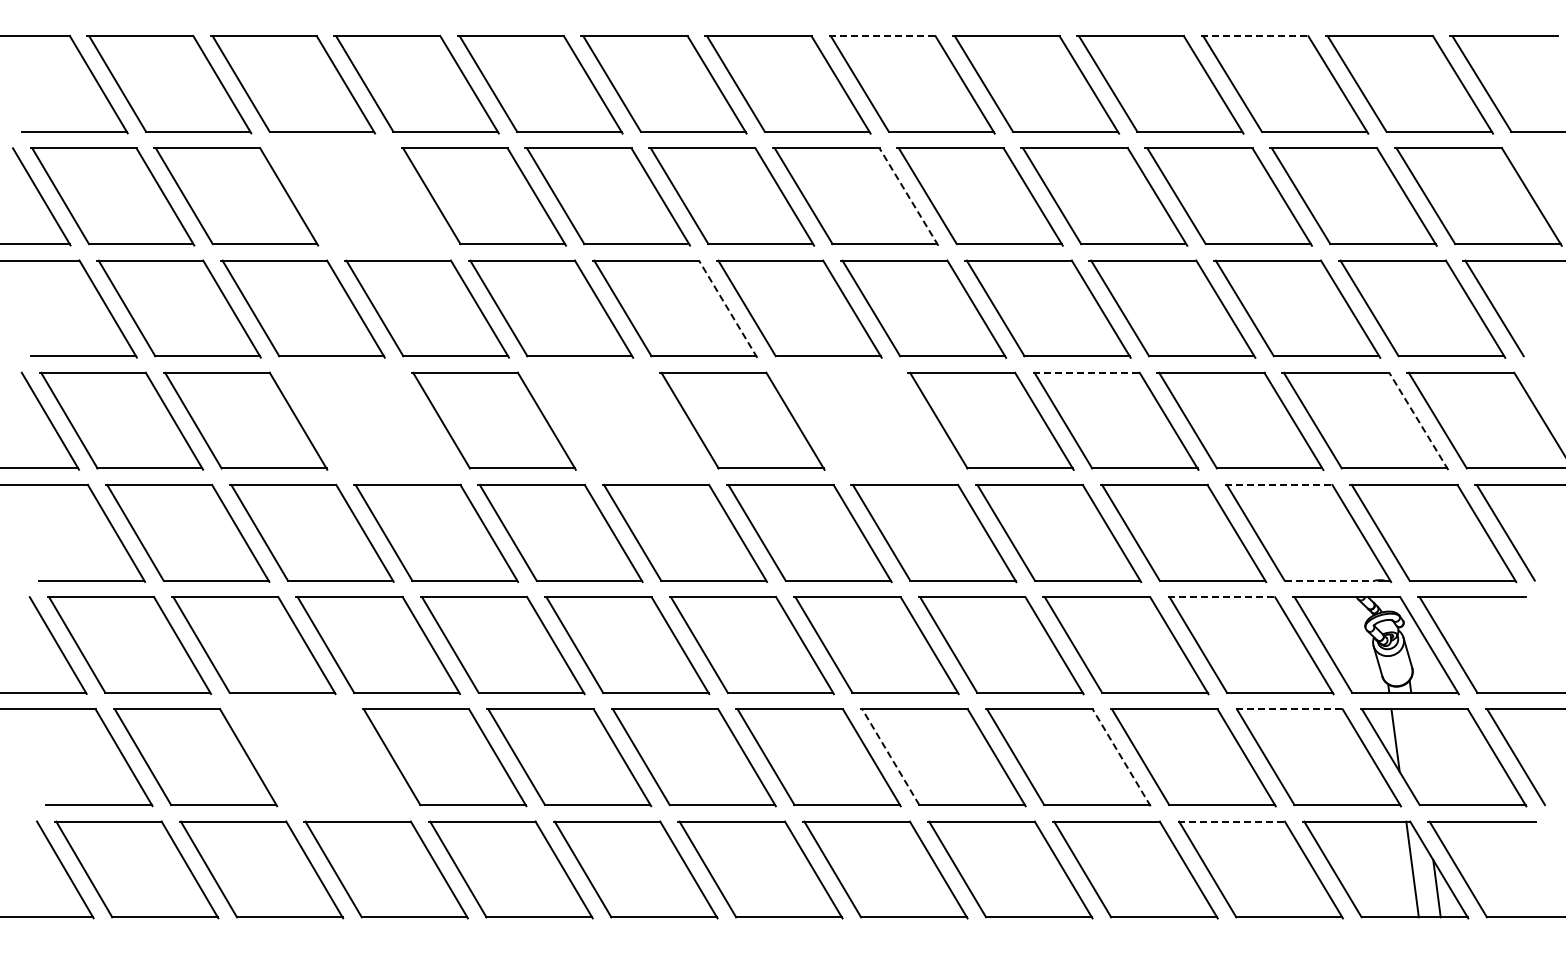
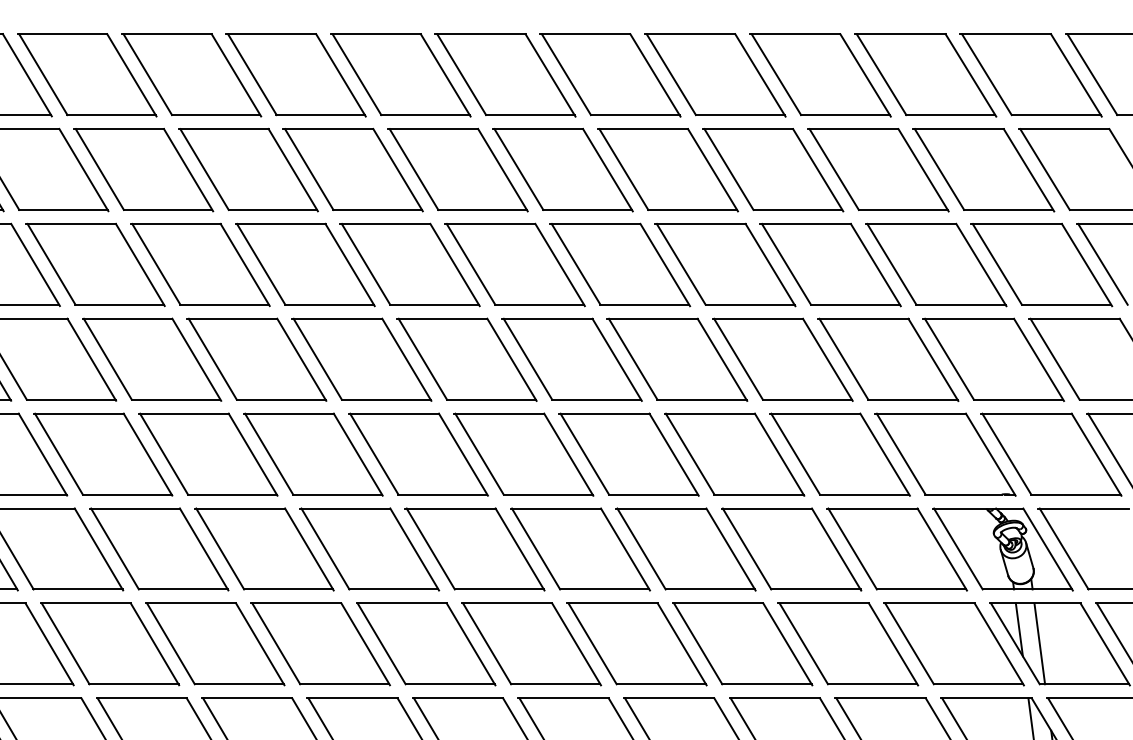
line: (882, 36) -> (585, 34), dashed -> solid
line: (1254, 36) -> (900, 34), dashed -> solid
part: (359, 196) -> (143, 169), added
line: (908, 197) -> (607, 170), dashed -> solid
line: (728, 309) -> (455, 265), dashed -> solid
line: (1086, 372) -> (758, 318), dashed -> solid
part: (369, 420) -> (151, 359), added
part: (618, 420) -> (362, 359), added
part: (866, 420) -> (572, 359), added
line: (1418, 421) -> (1038, 359), dashed -> solid
line: (1278, 485) -> (920, 414), dashed -> solid
line: (1330, 580) -> (964, 494), dashed -> solid
line: (1221, 597) -> (872, 508), dashed -> solid
line: (1289, 709) -> (929, 603), dashed -> solid
part: (319, 757) -> (109, 644), added
line: (890, 757) -> (592, 644), dashed -> solid
line: (1121, 757) -> (787, 644), dashed -> solid
line: (1419, 757) -> (1039, 644), added
line: (1231, 821) -> (880, 698), dashed -> solid

